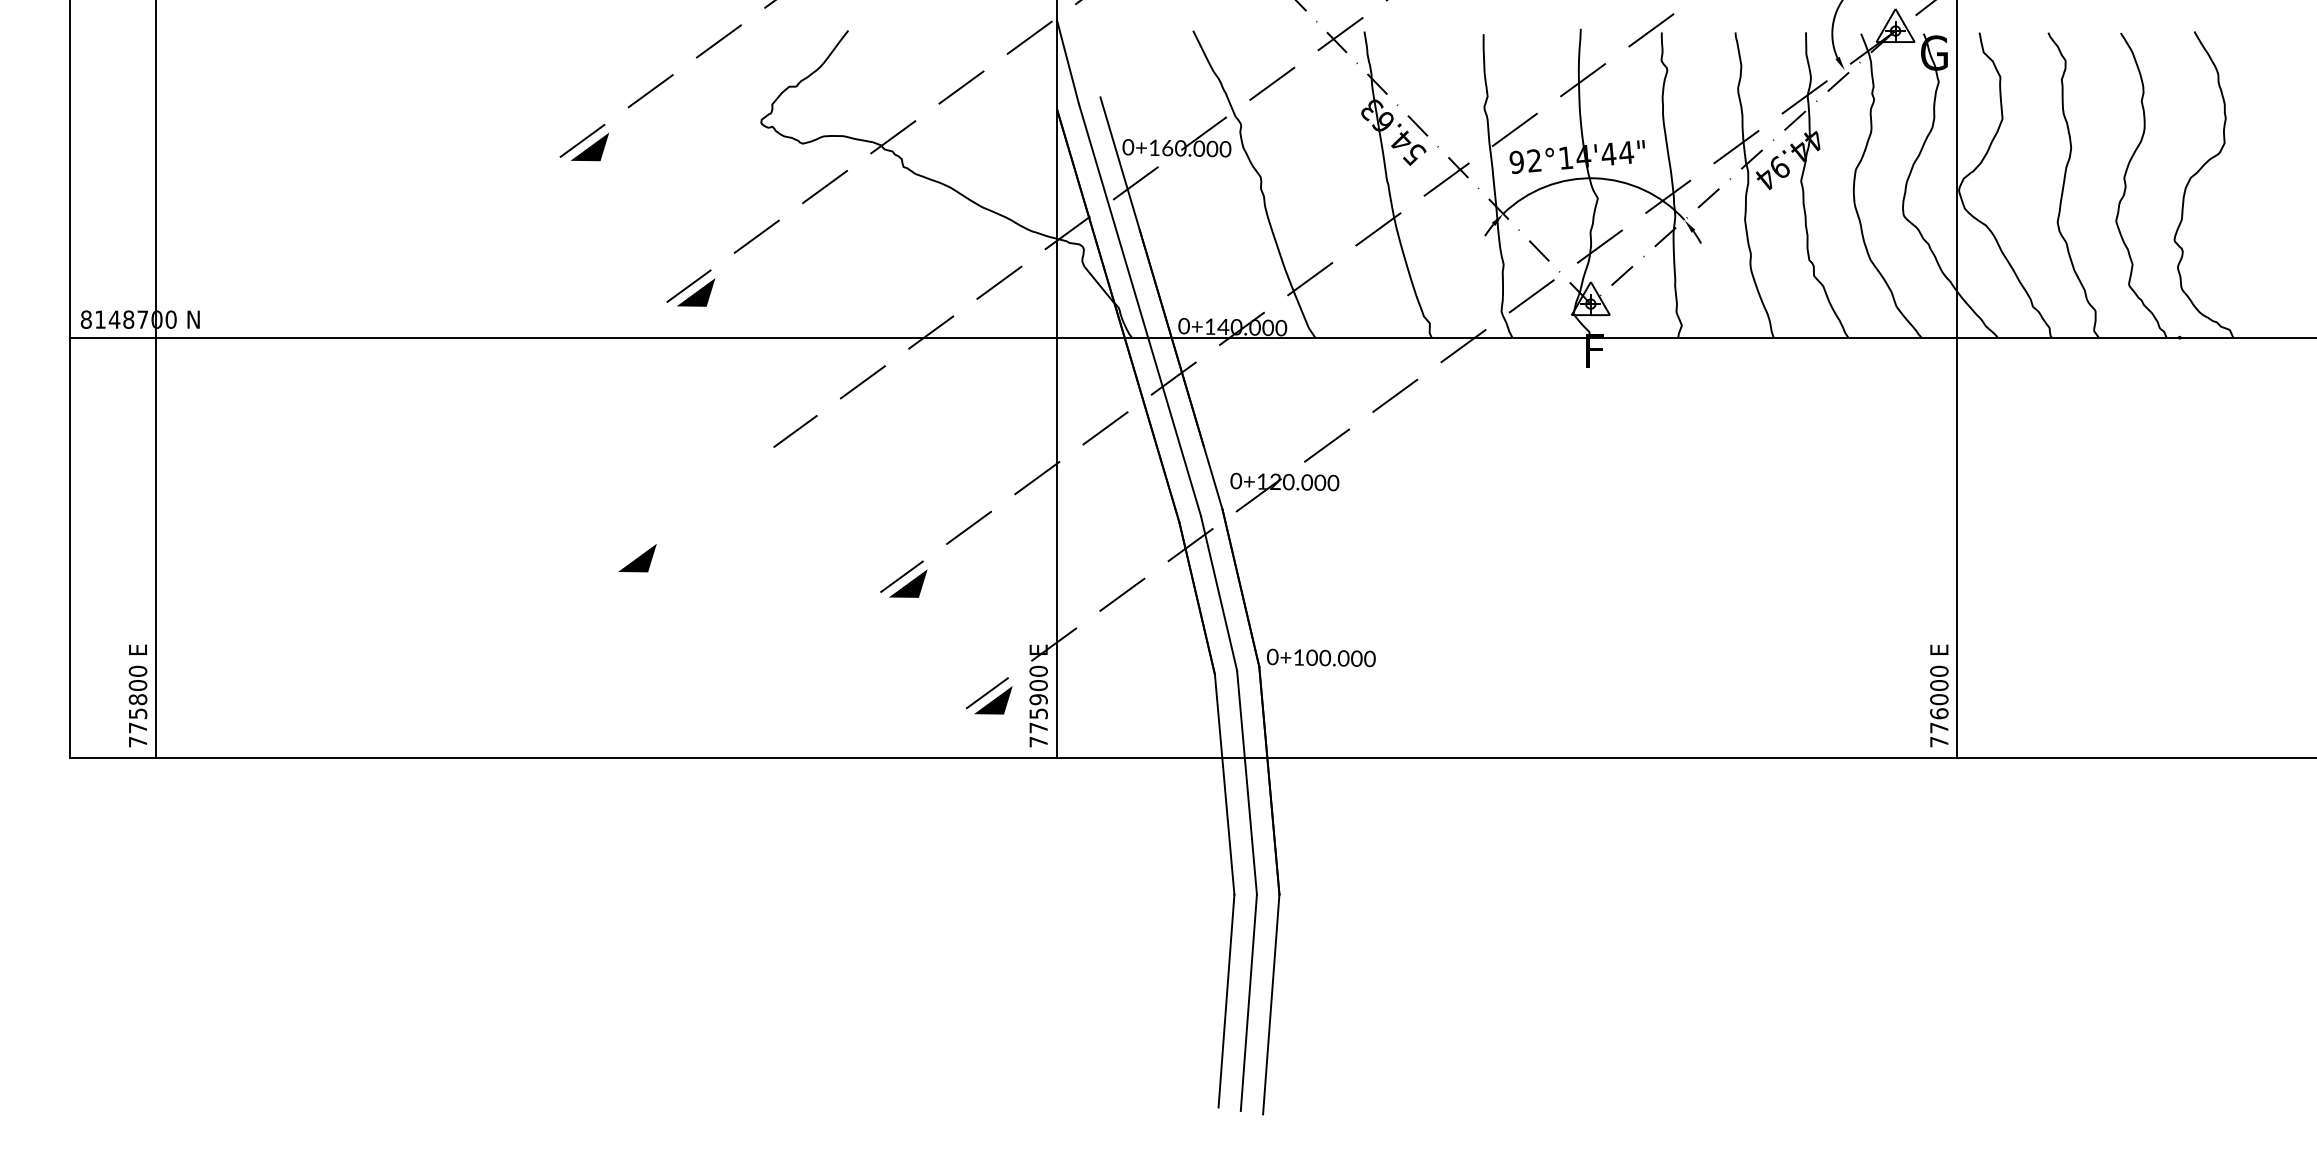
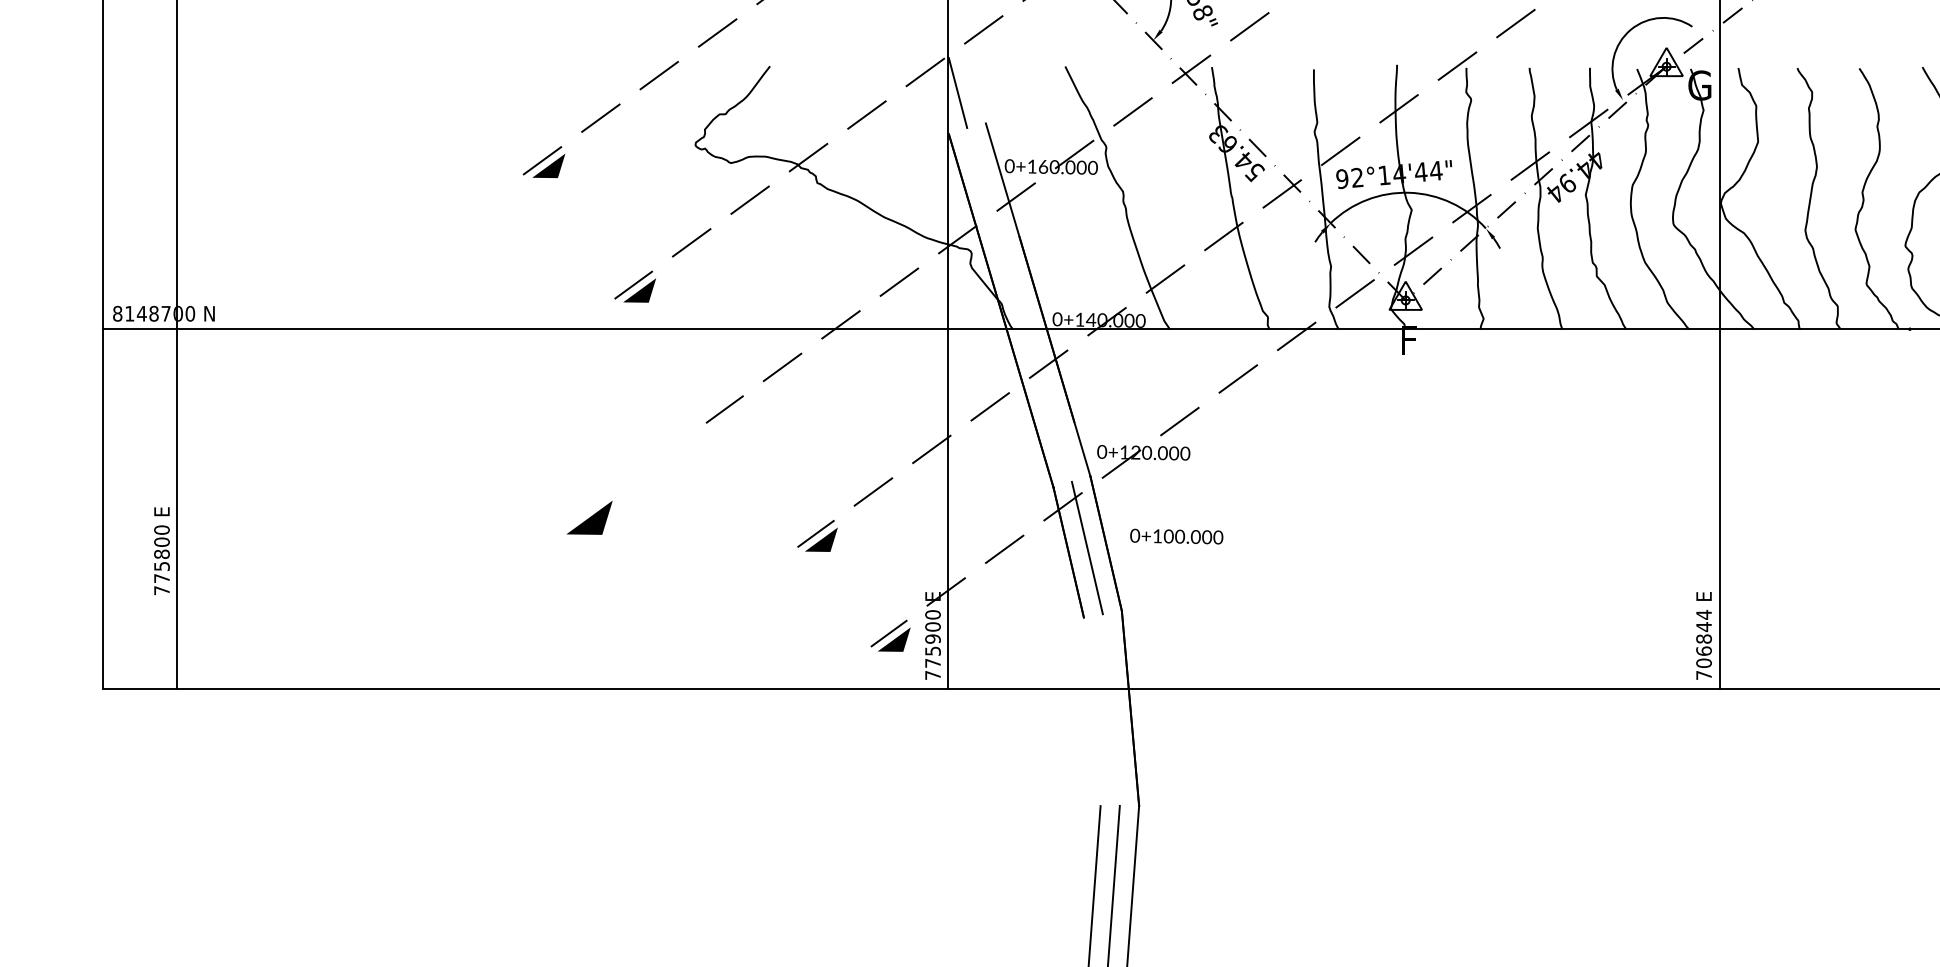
line: (1139, 309) -> (1019, 305), removed
part: (637, 558) -> (589, 518), size x1.4
text: (1321, 657) -> (1176, 536), moved
text: (137, 695) -> (161, 550), moved
text: (1939, 699) -> (1704, 638), 776000 -> 706844
line: (1246, 782) -> (1110, 710), removed
line: (1224, 784) -> (1092, 711), removed

